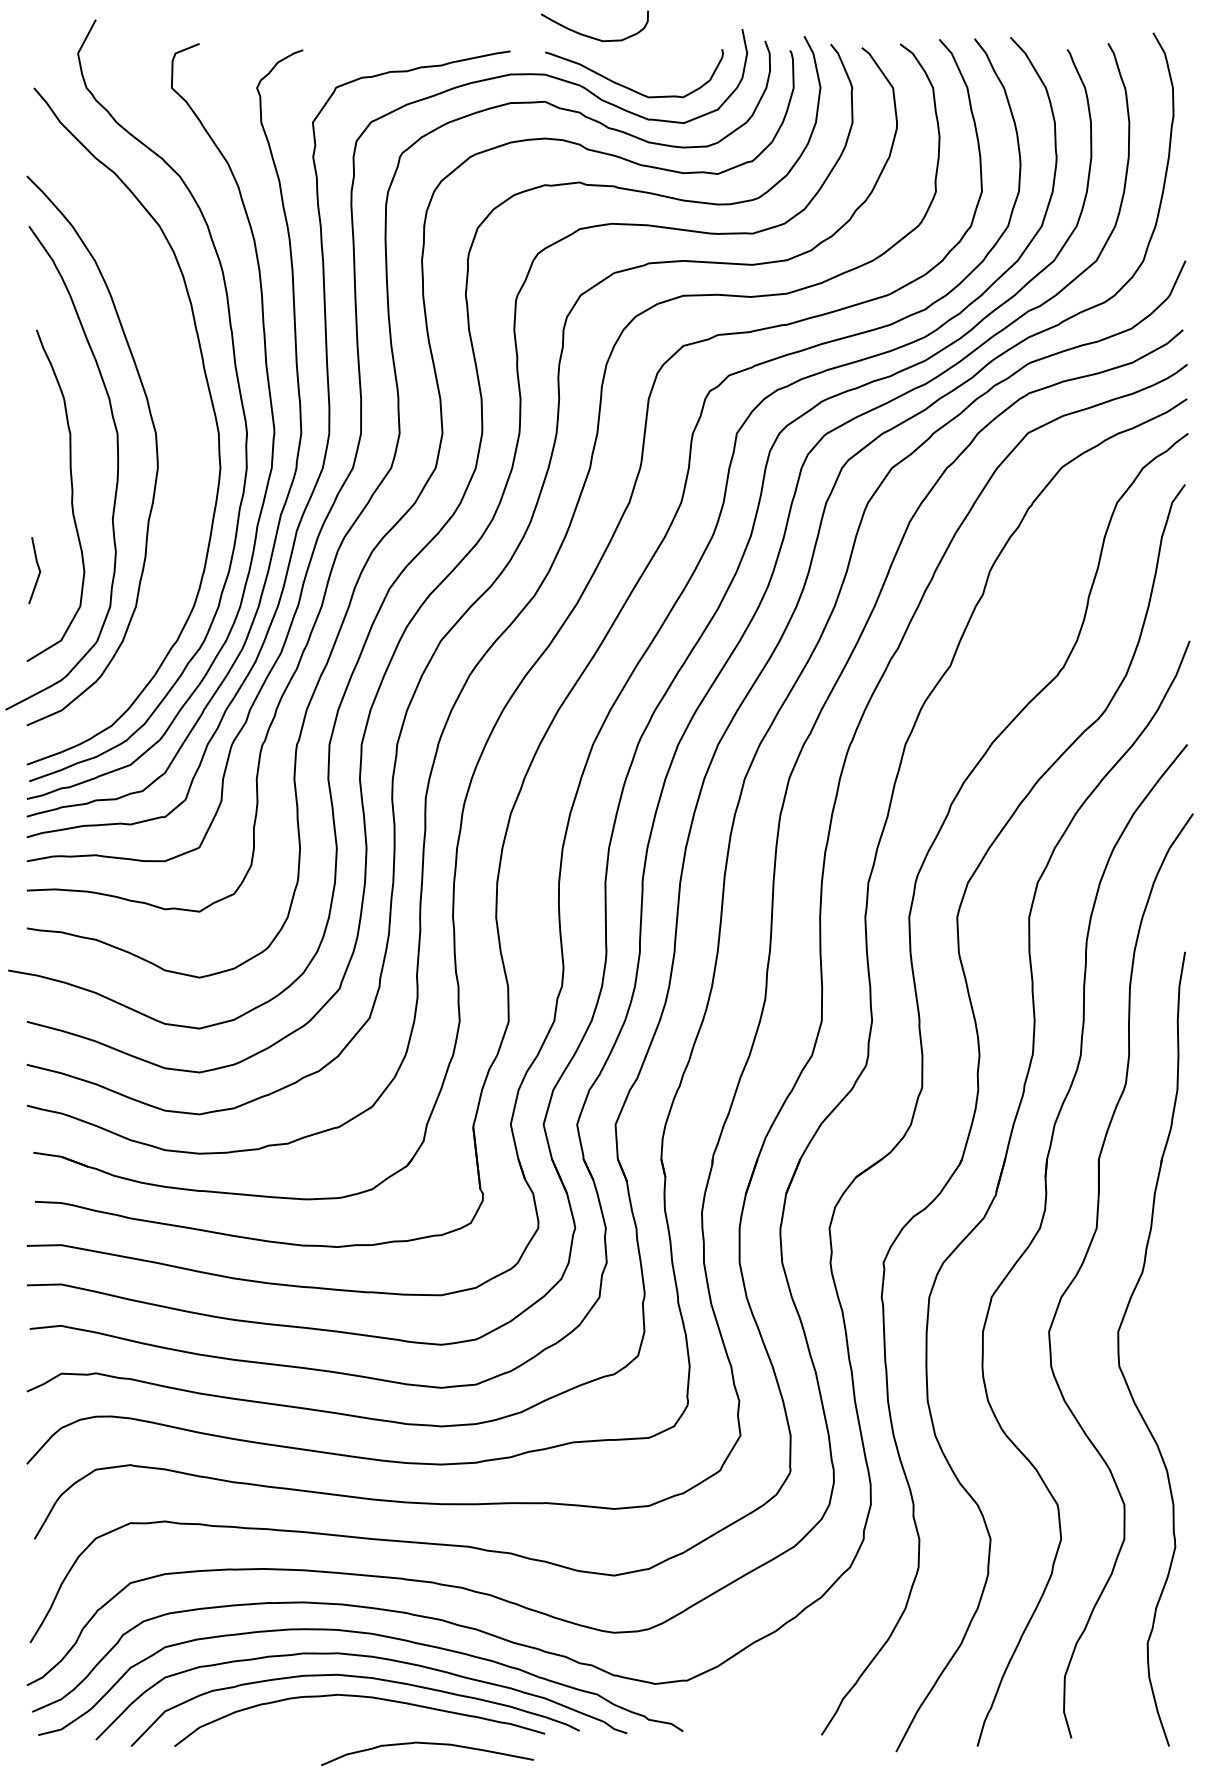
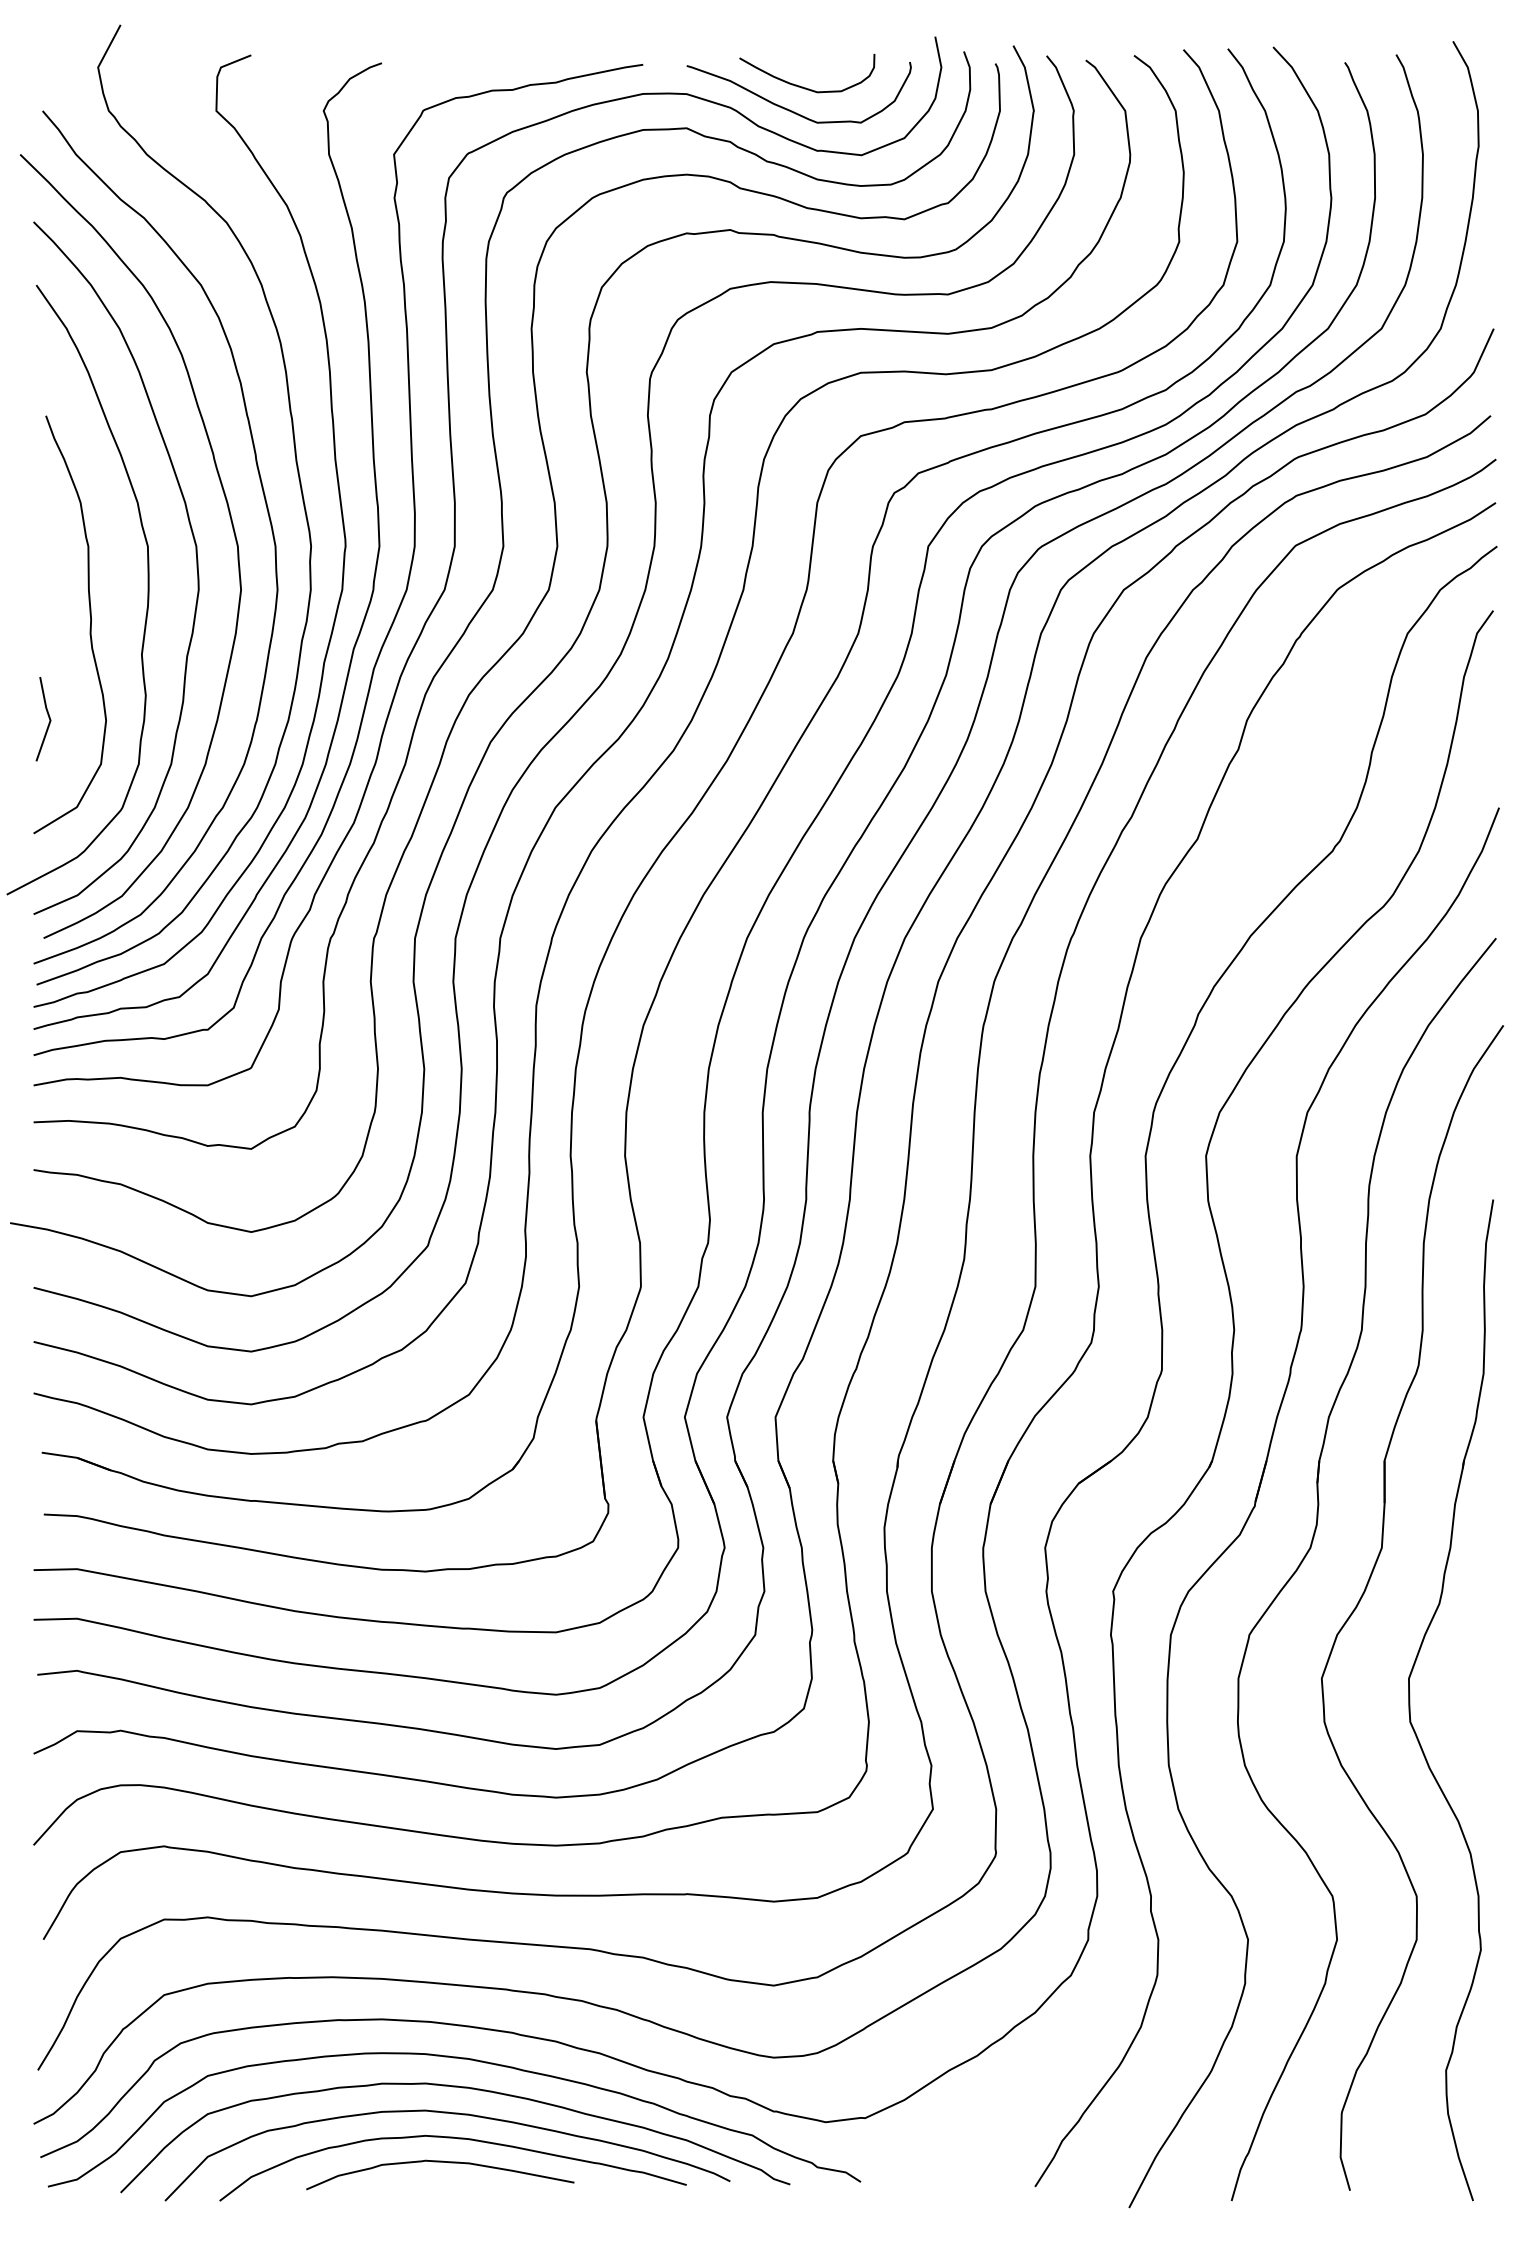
curve: (591, 36) -> (803, 86), moved
curve: (183, 416) -> (231, 524), added
curve: (427, 1744) -> (440, 2163), moved

